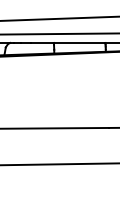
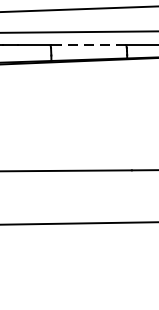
line: (79, 42) -> (88, 44), solid -> dashed

